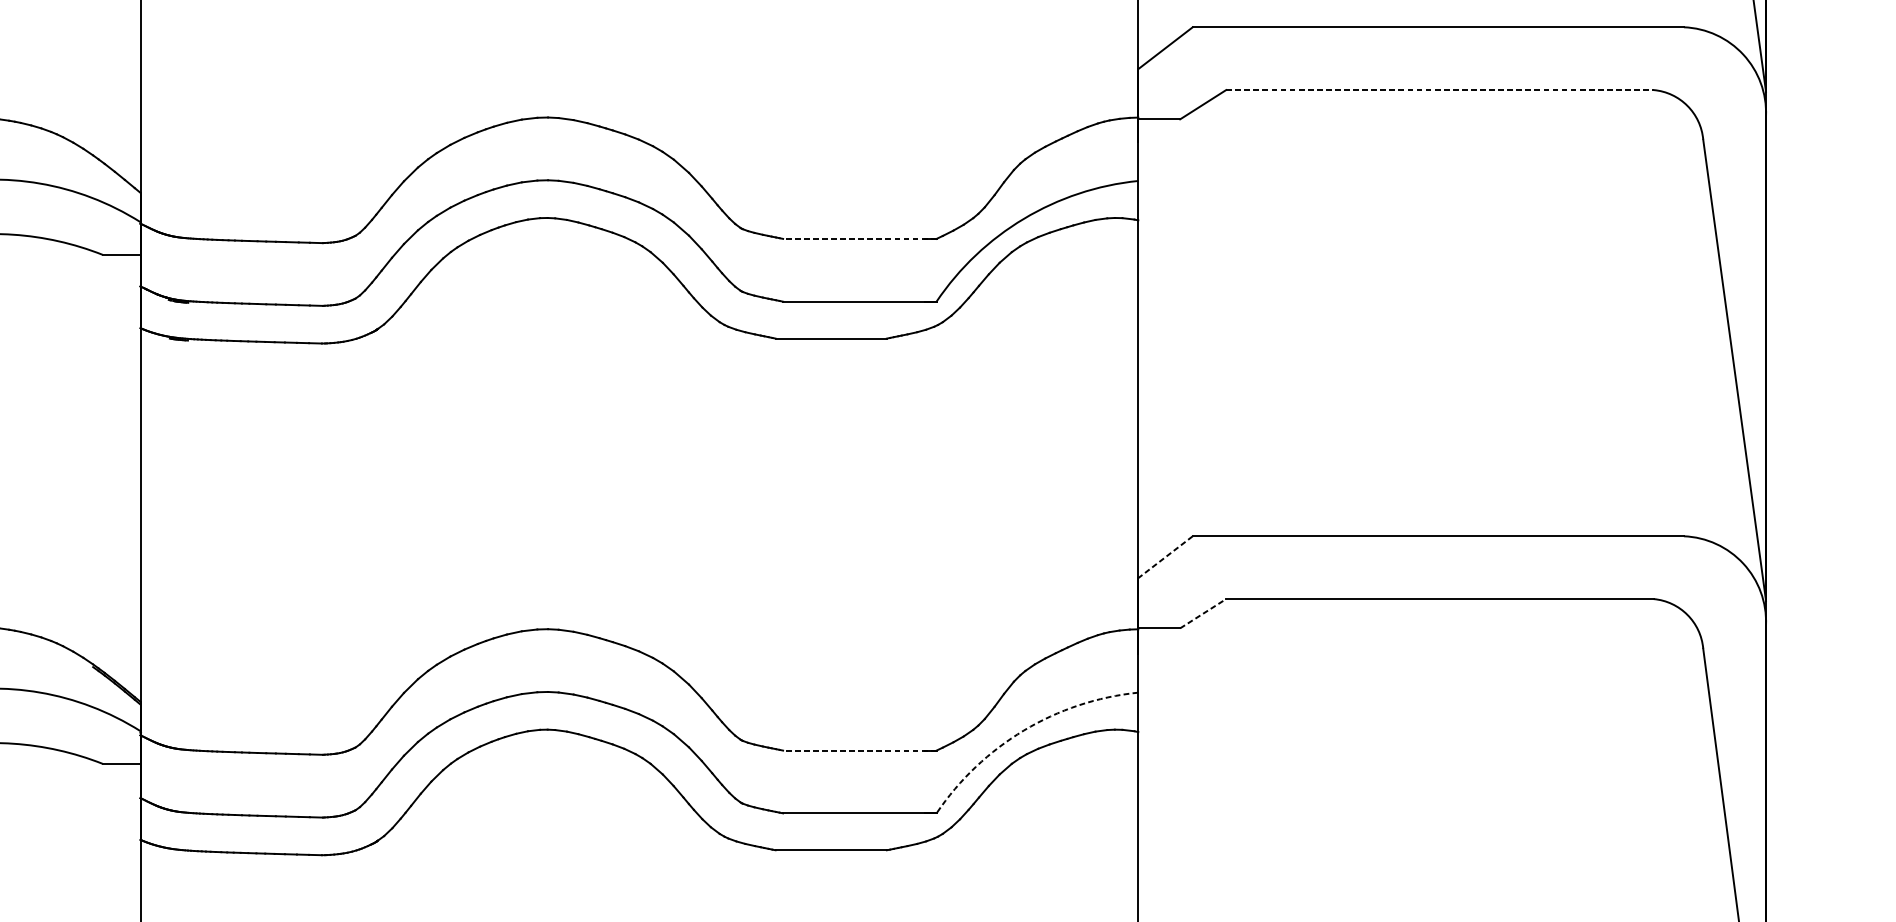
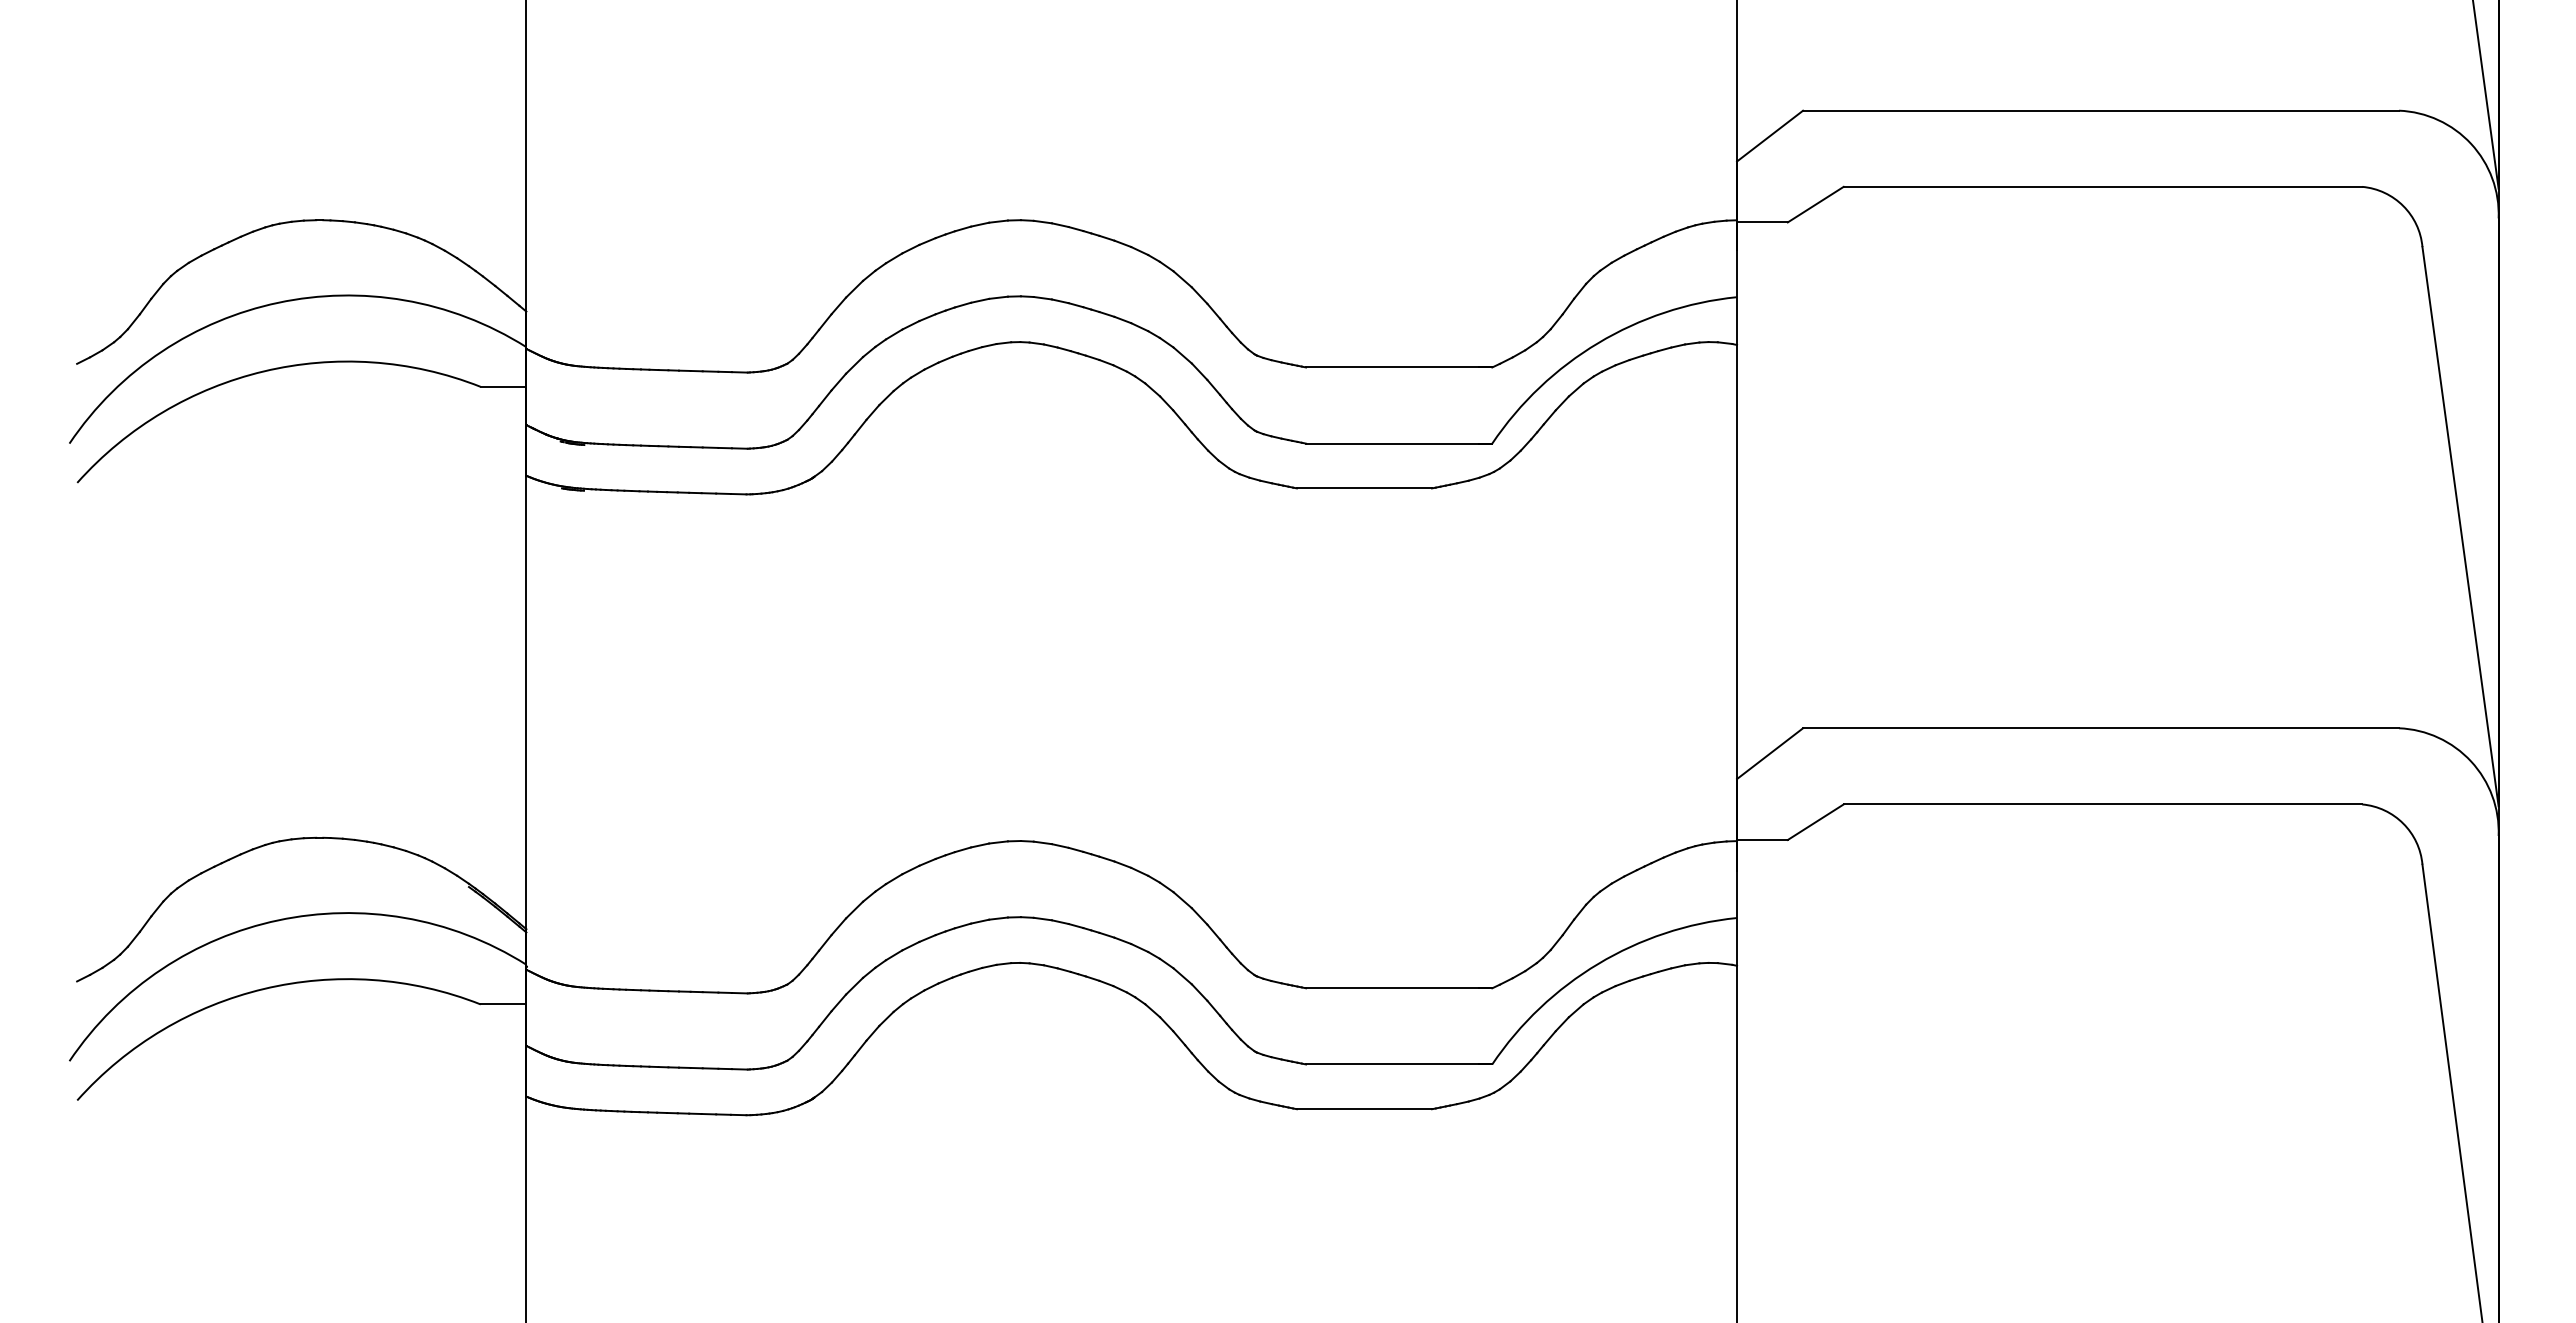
line: (1440, 89) -> (2103, 186), dashed -> solid
line: (859, 238) -> (1398, 367), dashed -> solid
line: (1165, 557) -> (1770, 753), dashed -> solid
line: (1203, 613) -> (1816, 821), dashed -> solid
arc: (1024, 730) -> (1598, 963), dashed -> solid
line: (859, 750) -> (1398, 988), dashed -> solid

